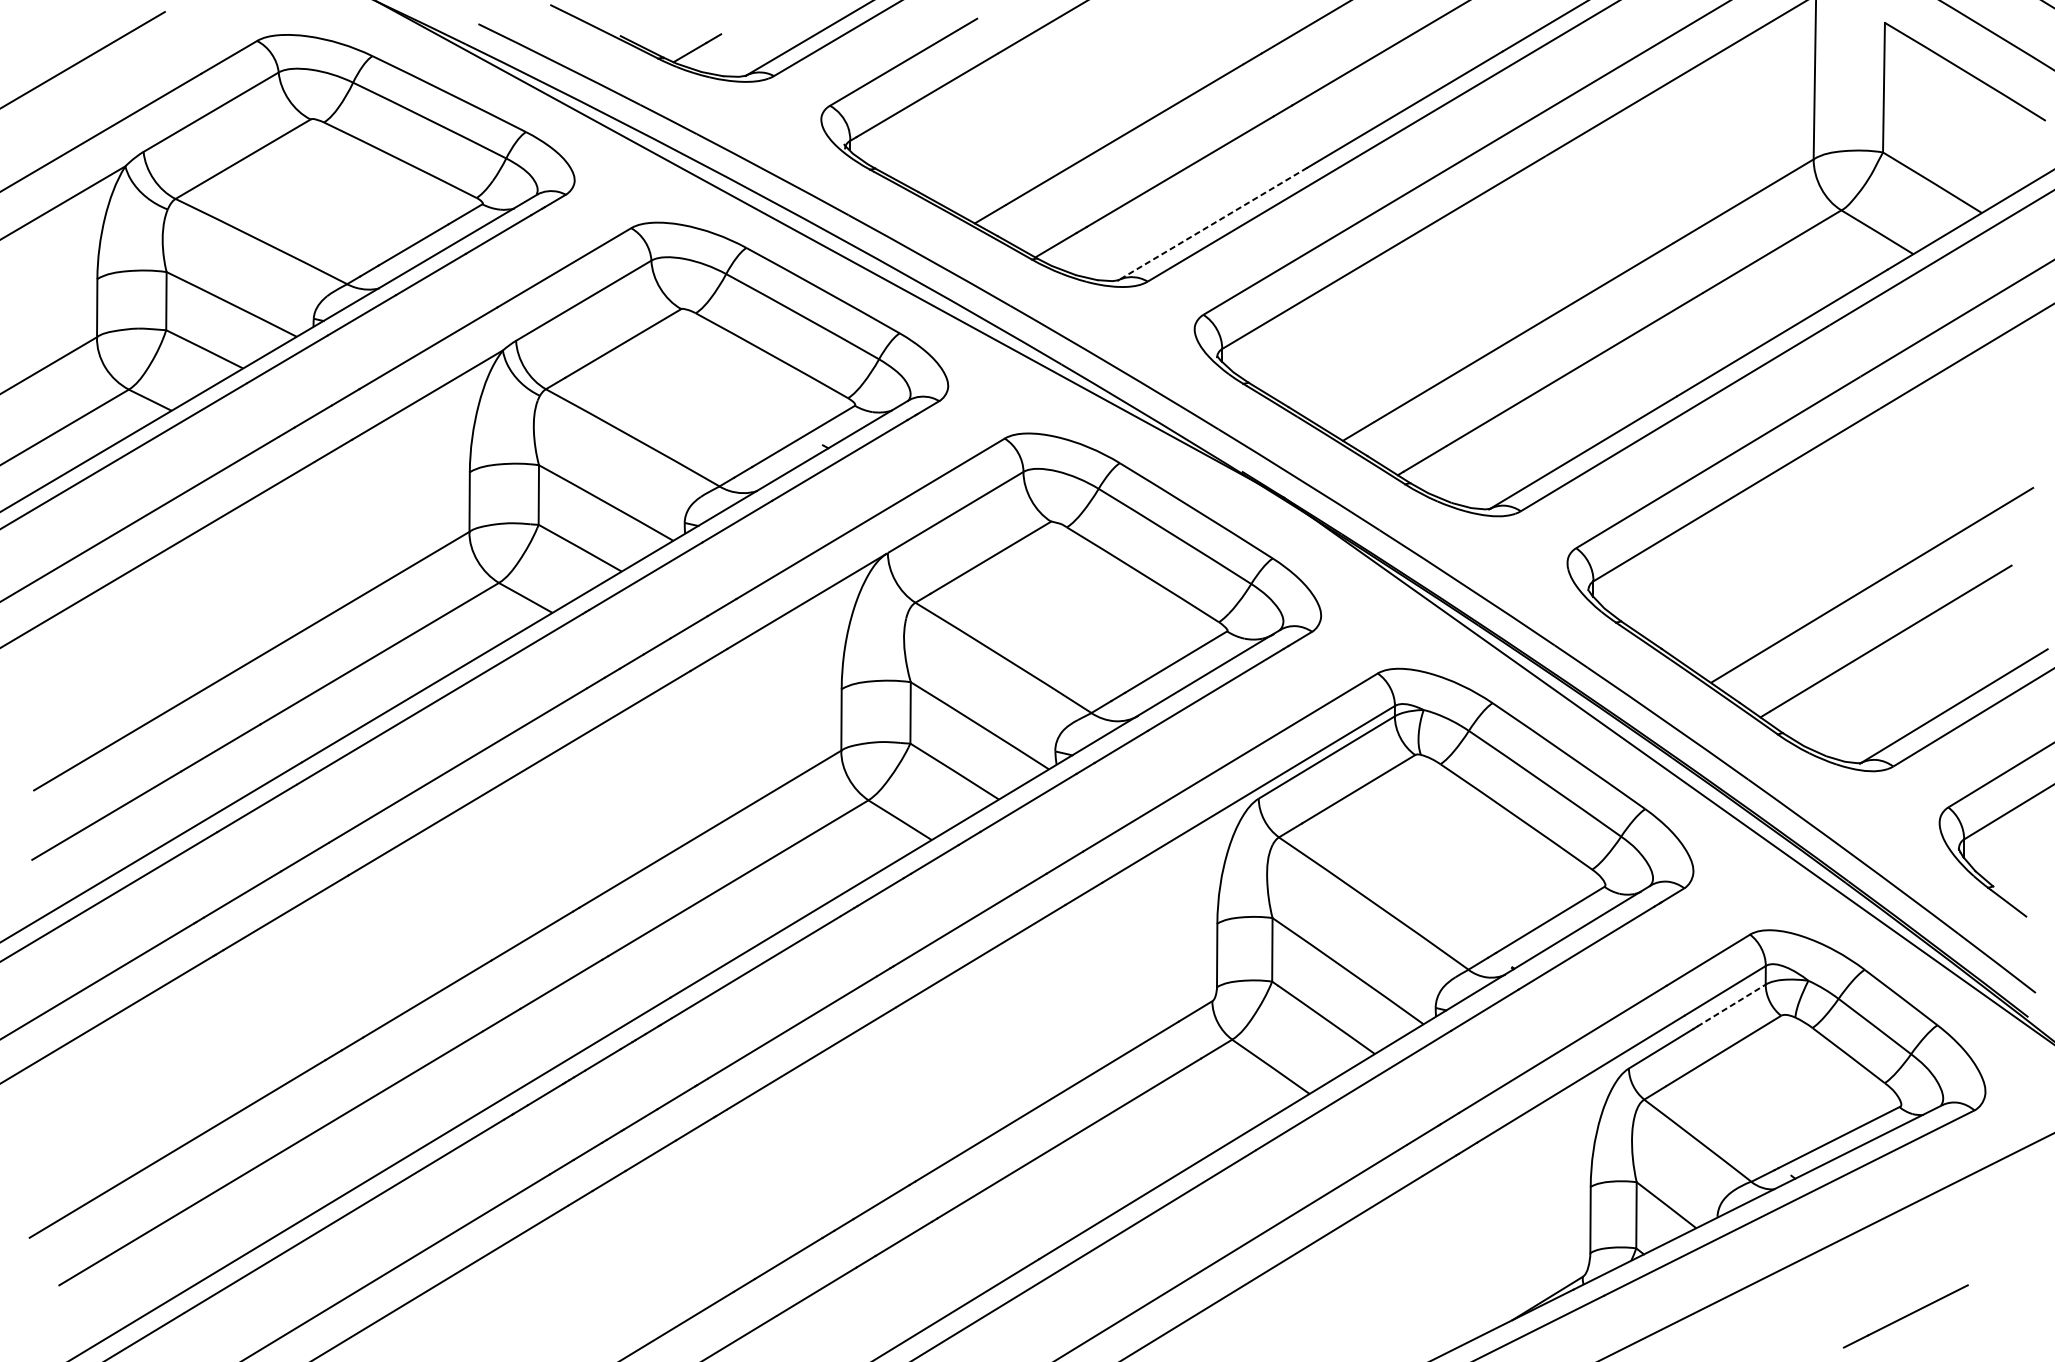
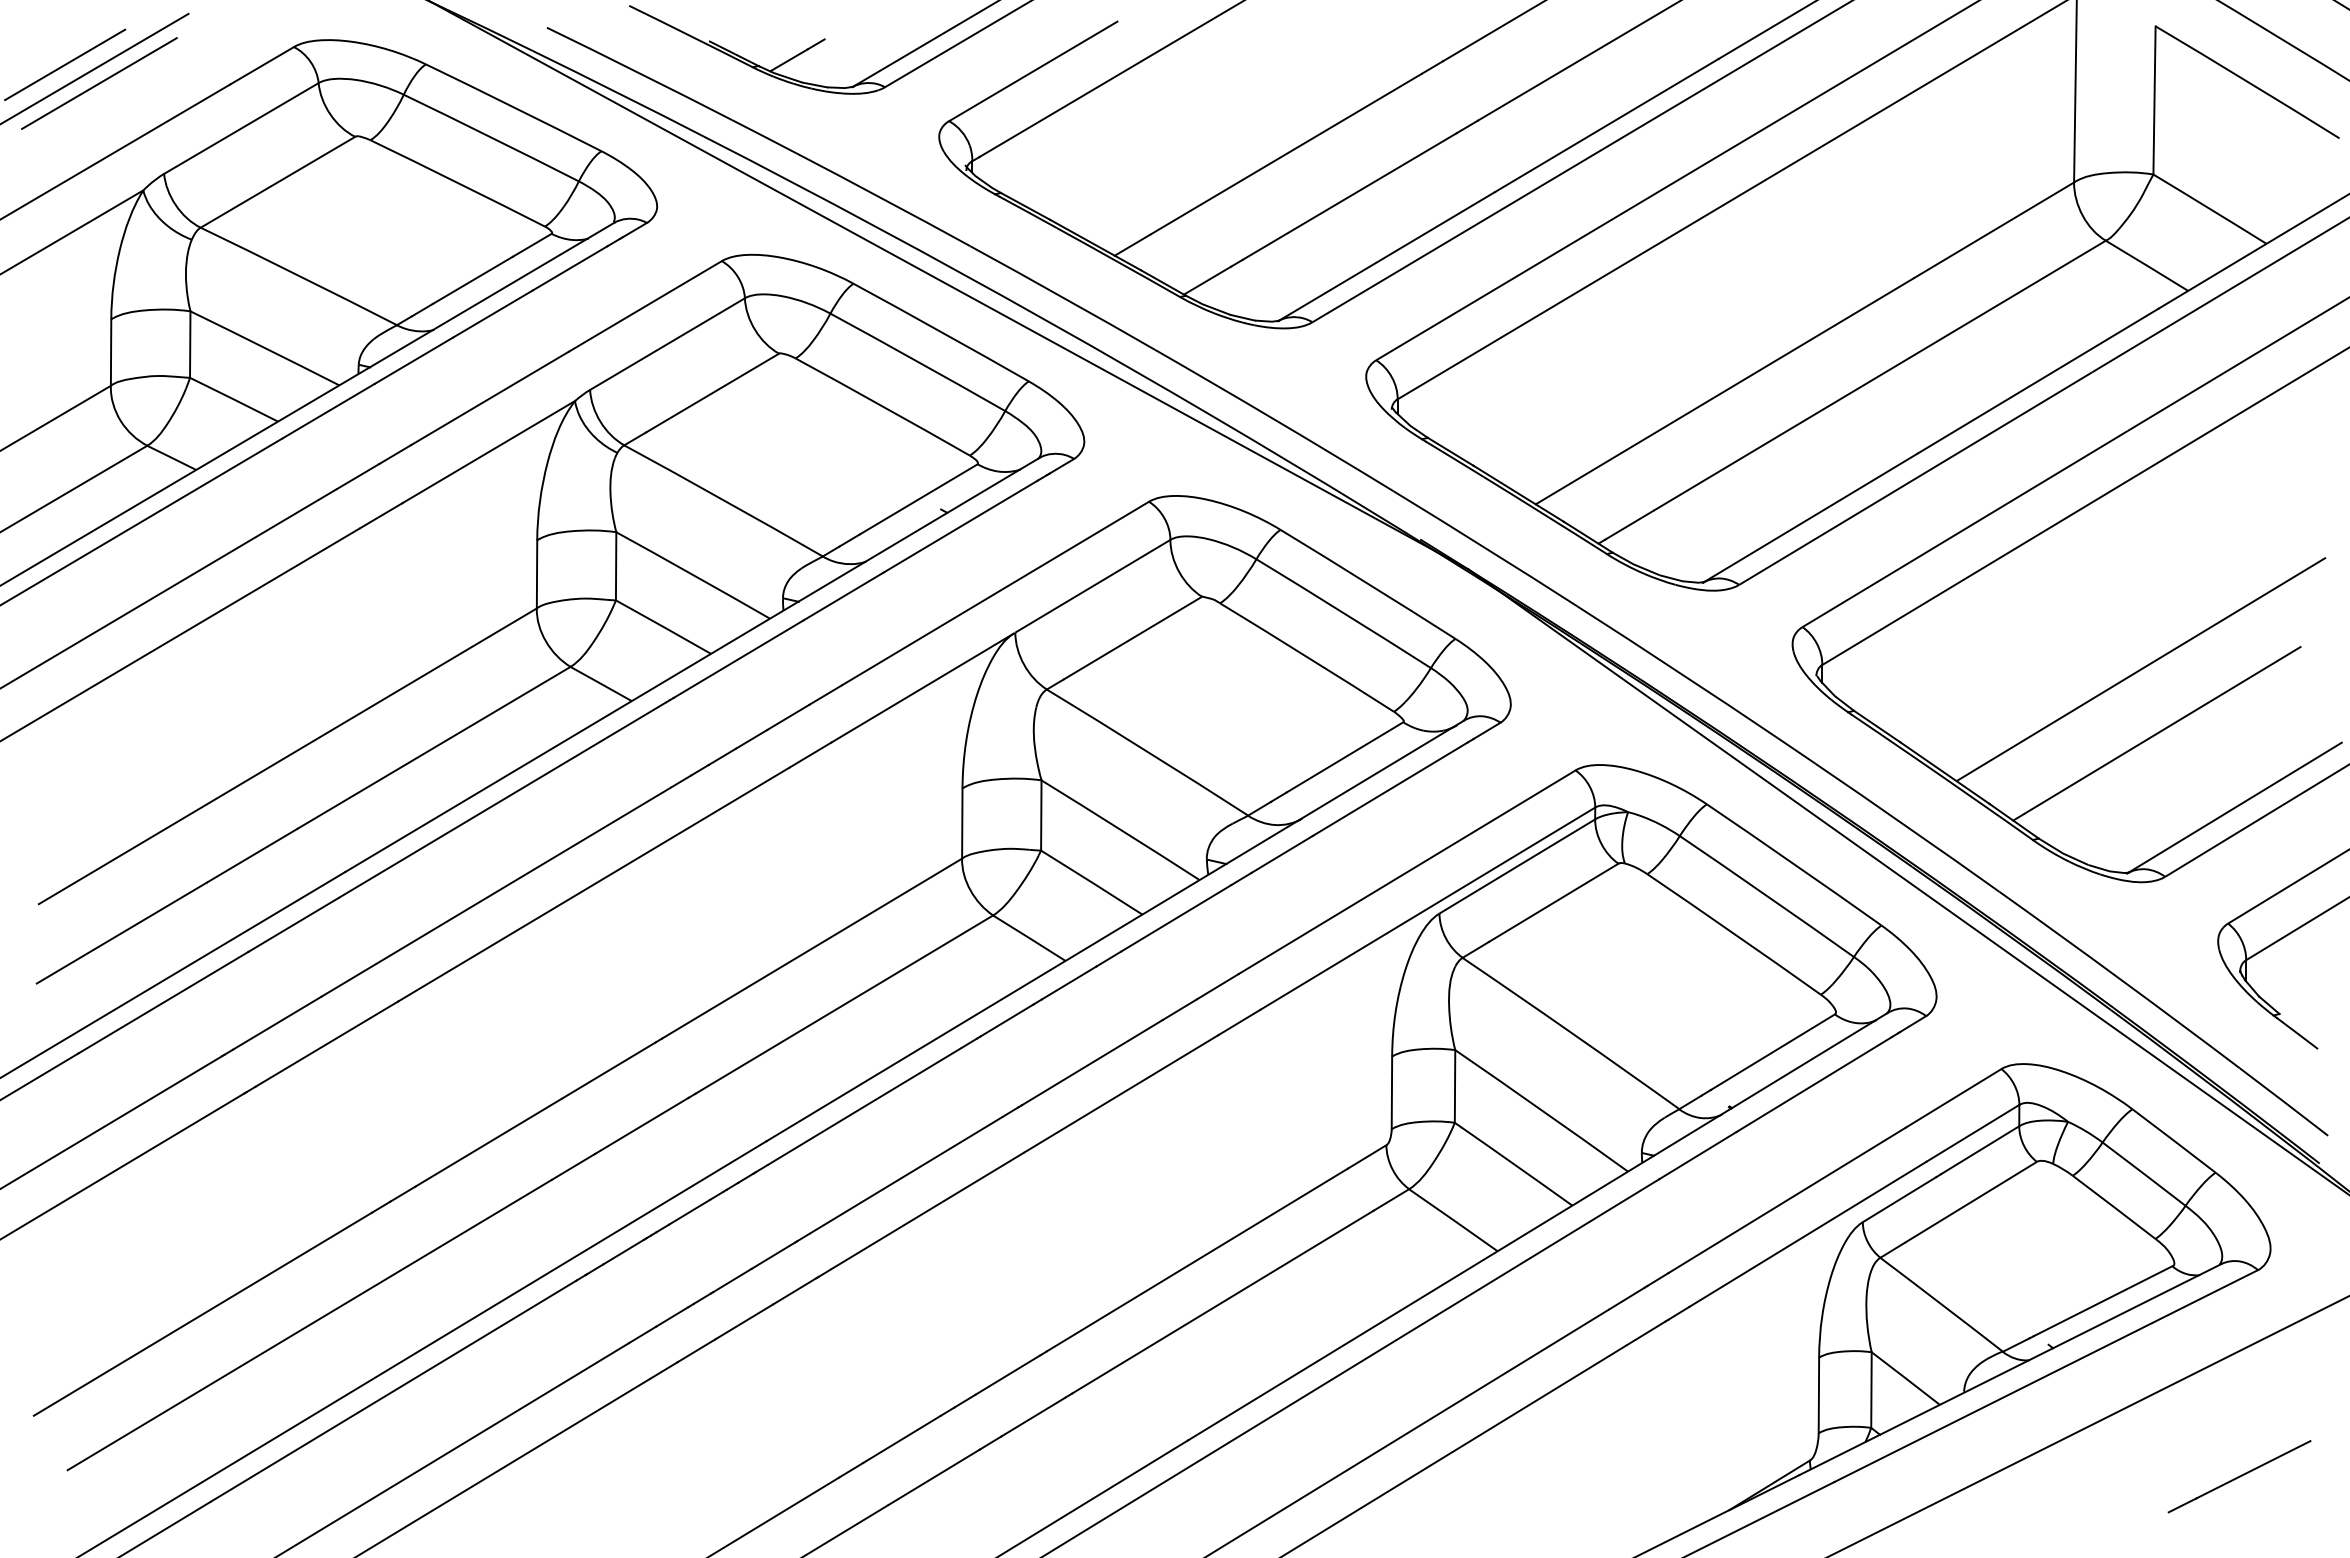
line: (57, 56) -> (65, 64), added
line: (87, 72) -> (99, 83), added
line: (1212, 224) -> (1386, 256), dashed -> solid
line: (1731, 1005) -> (1980, 1150), dashed -> solid
line: (1905, 1316) -> (2239, 1476), moved

